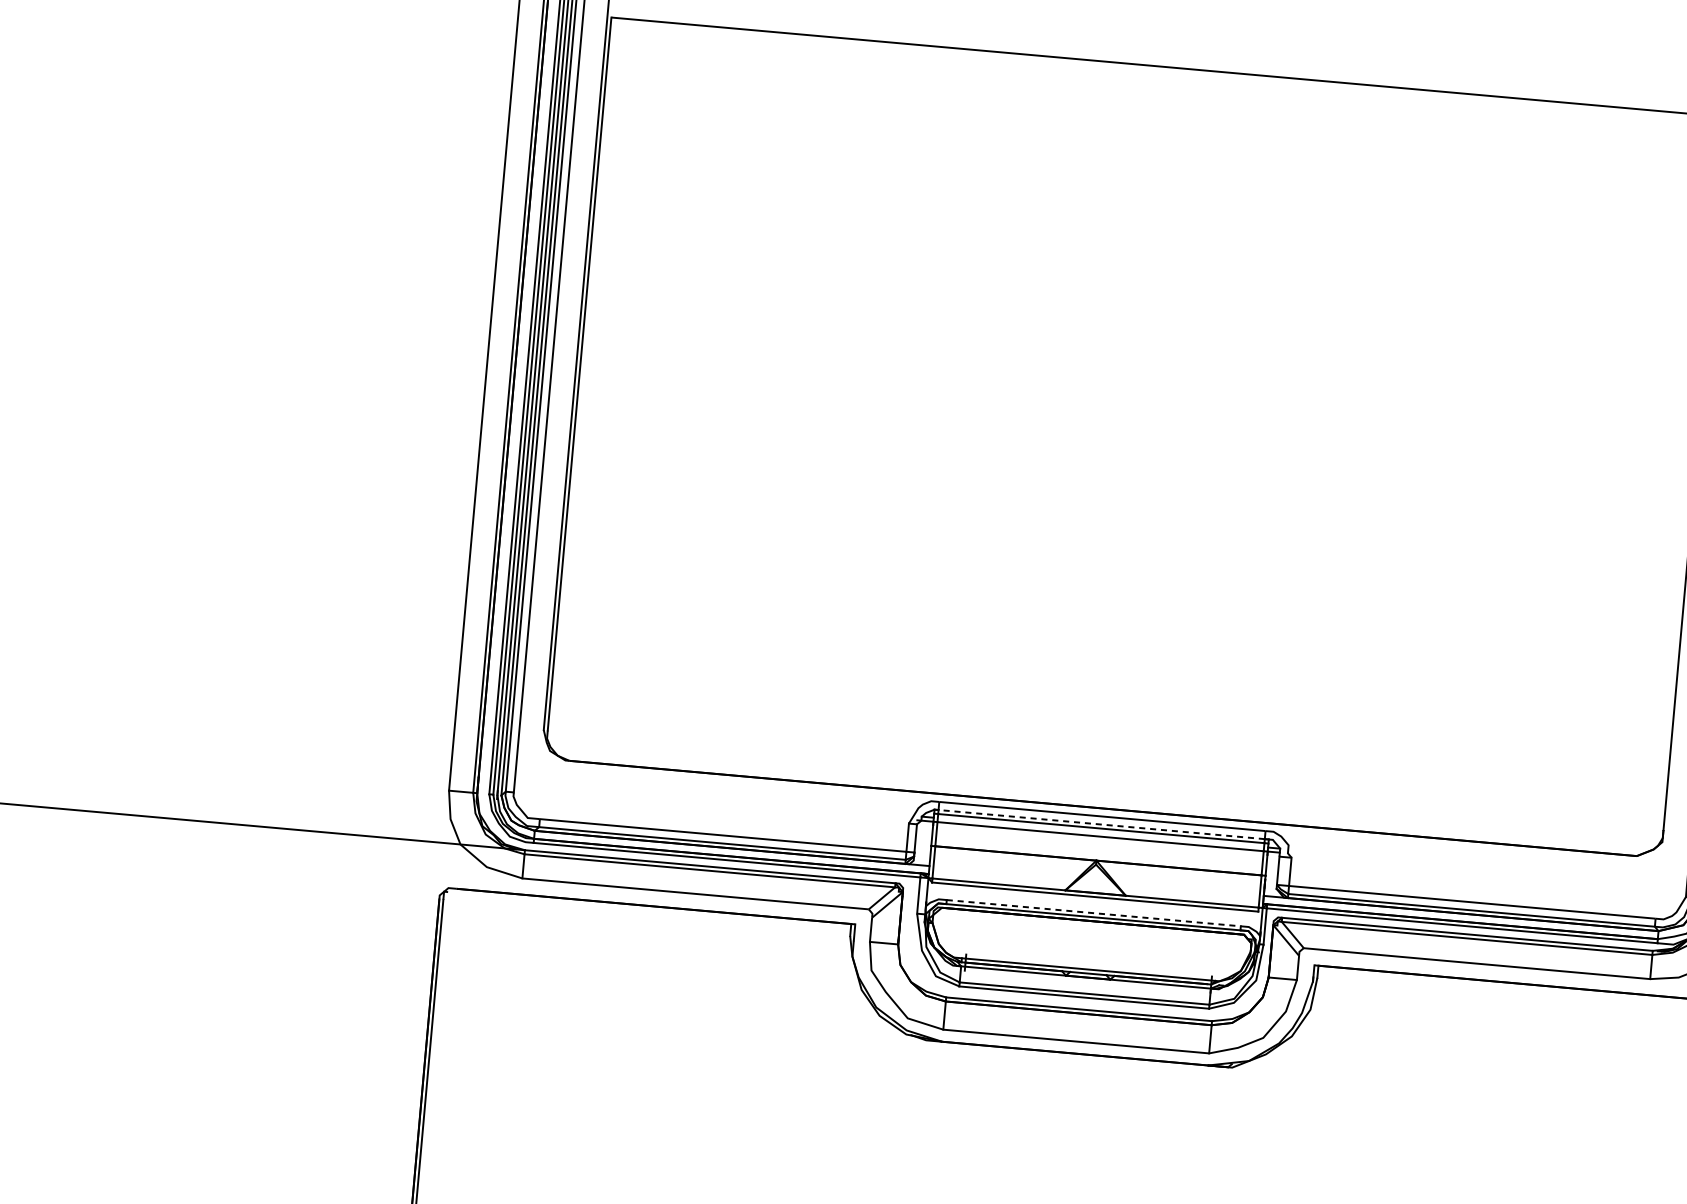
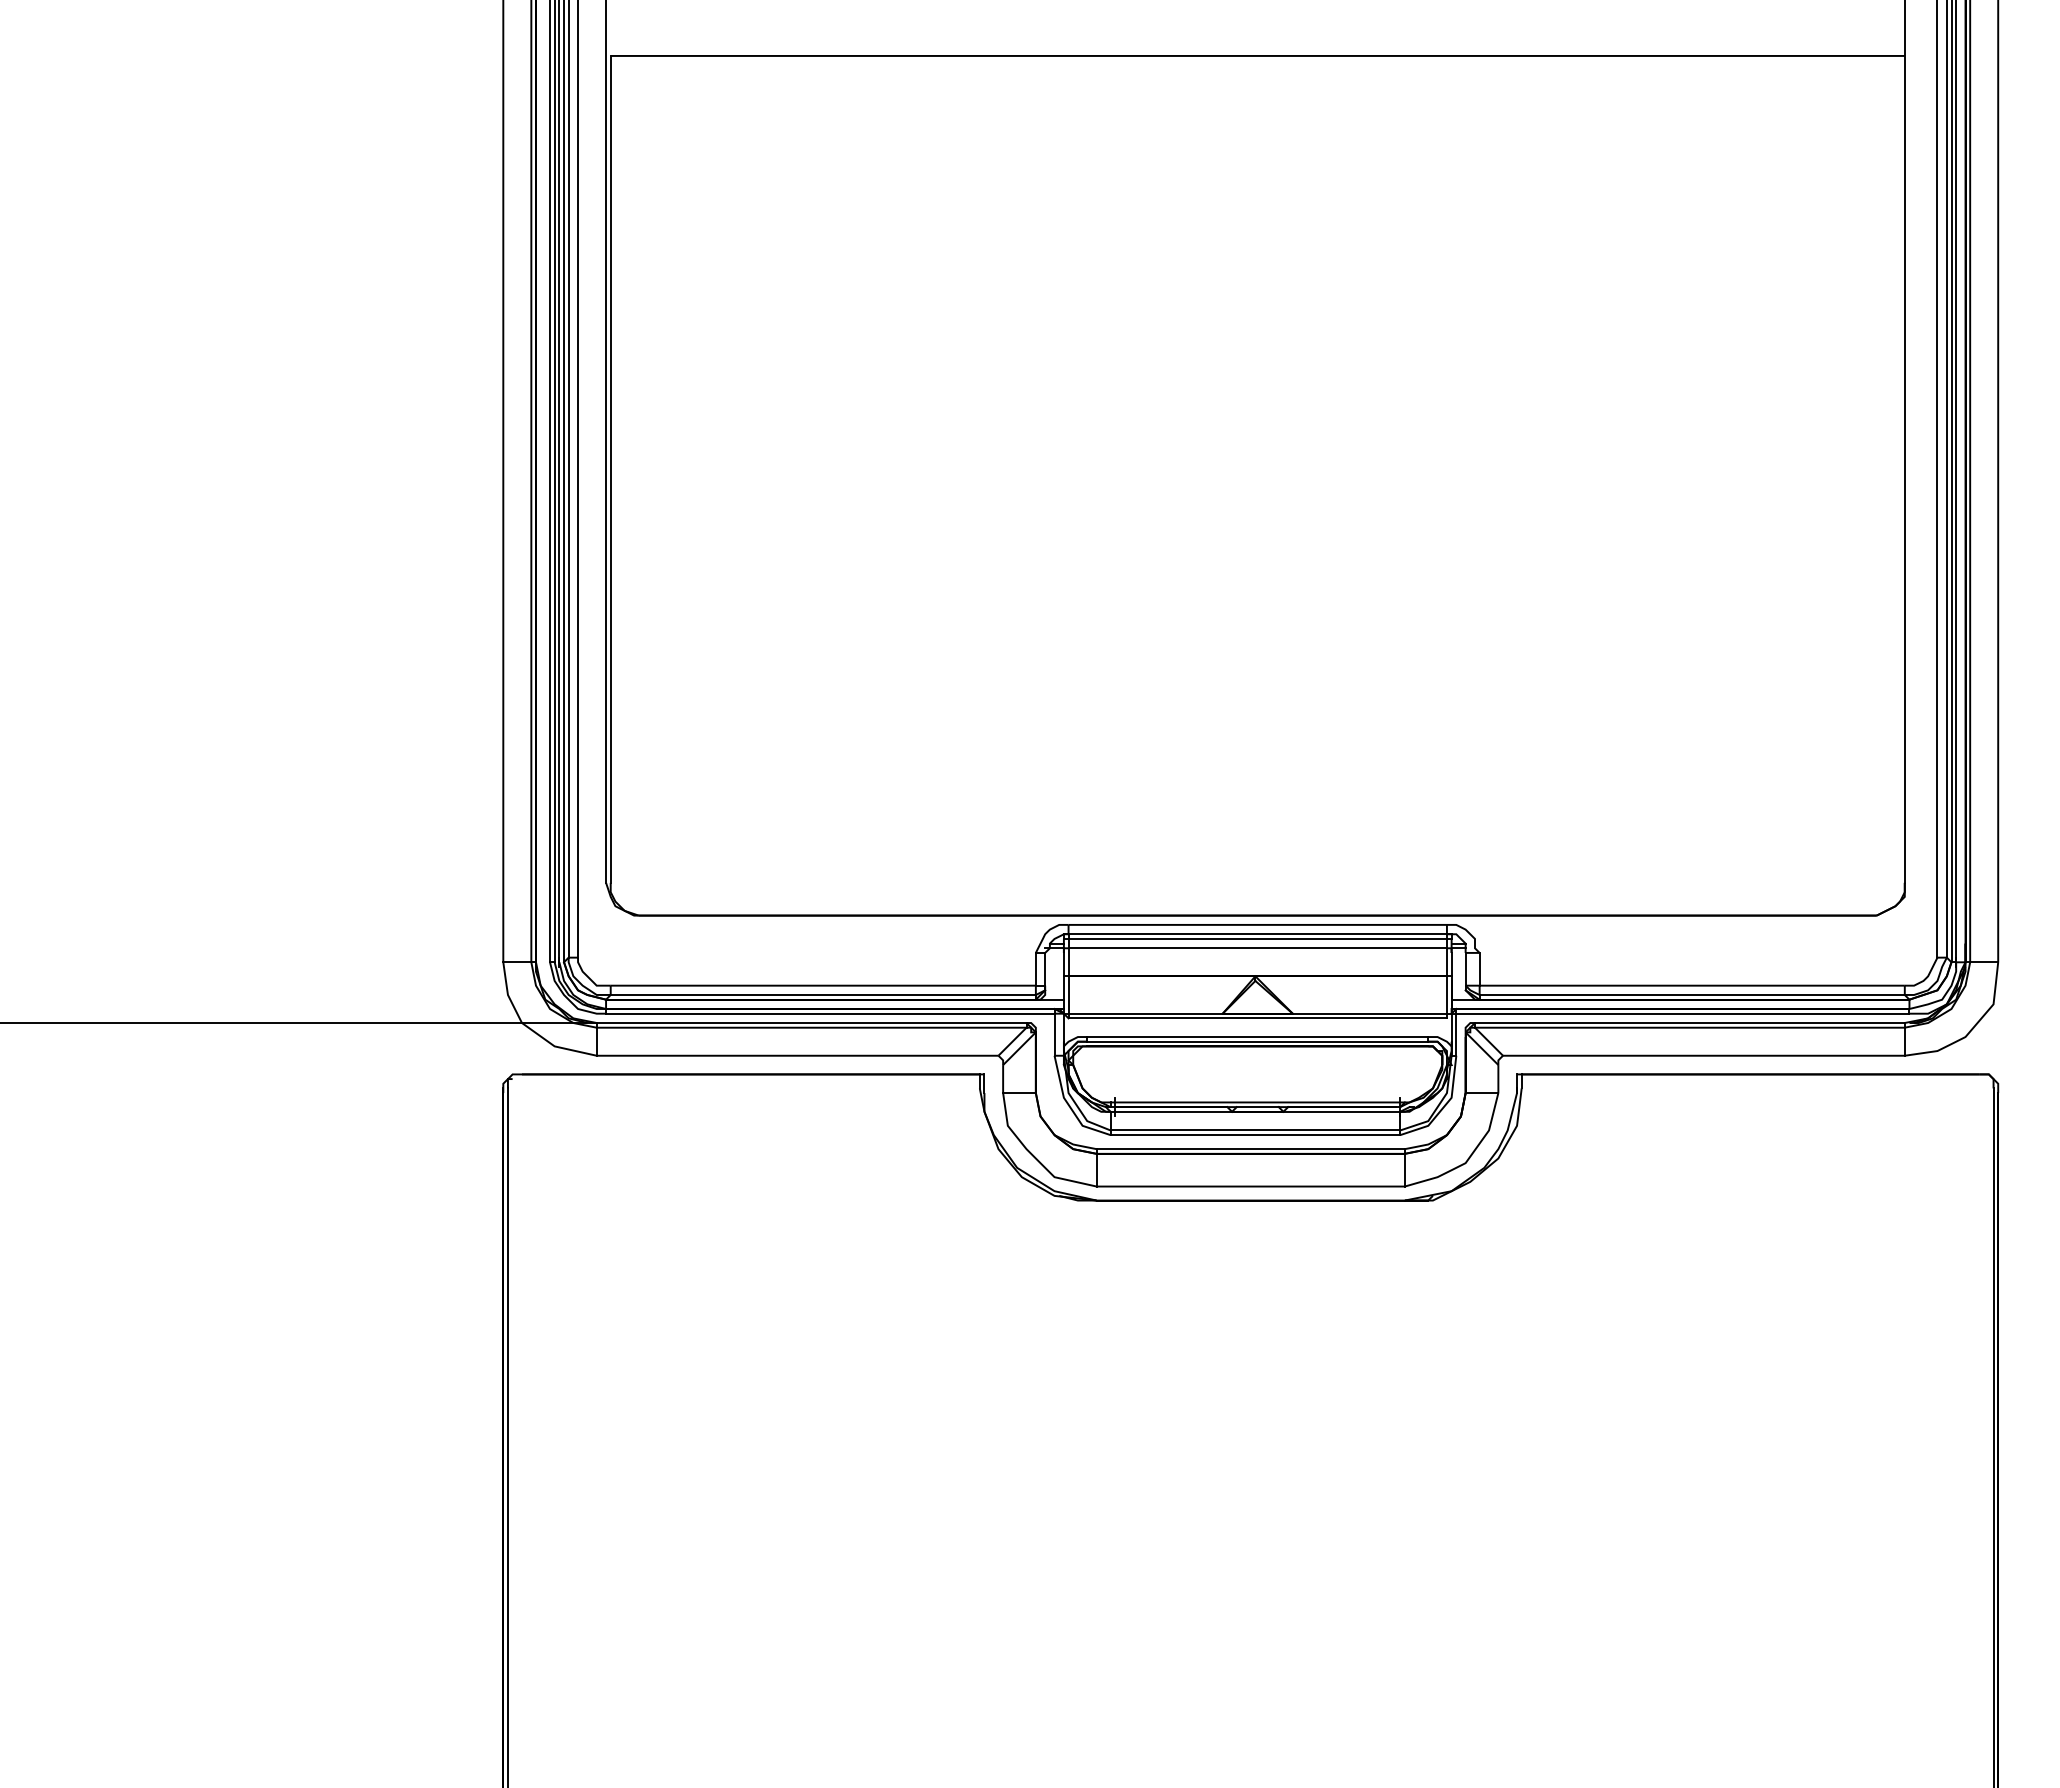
line: (1101, 824) -> (1257, 934), dashed -> solid
line: (1093, 913) -> (1257, 1037), dashed -> solid

